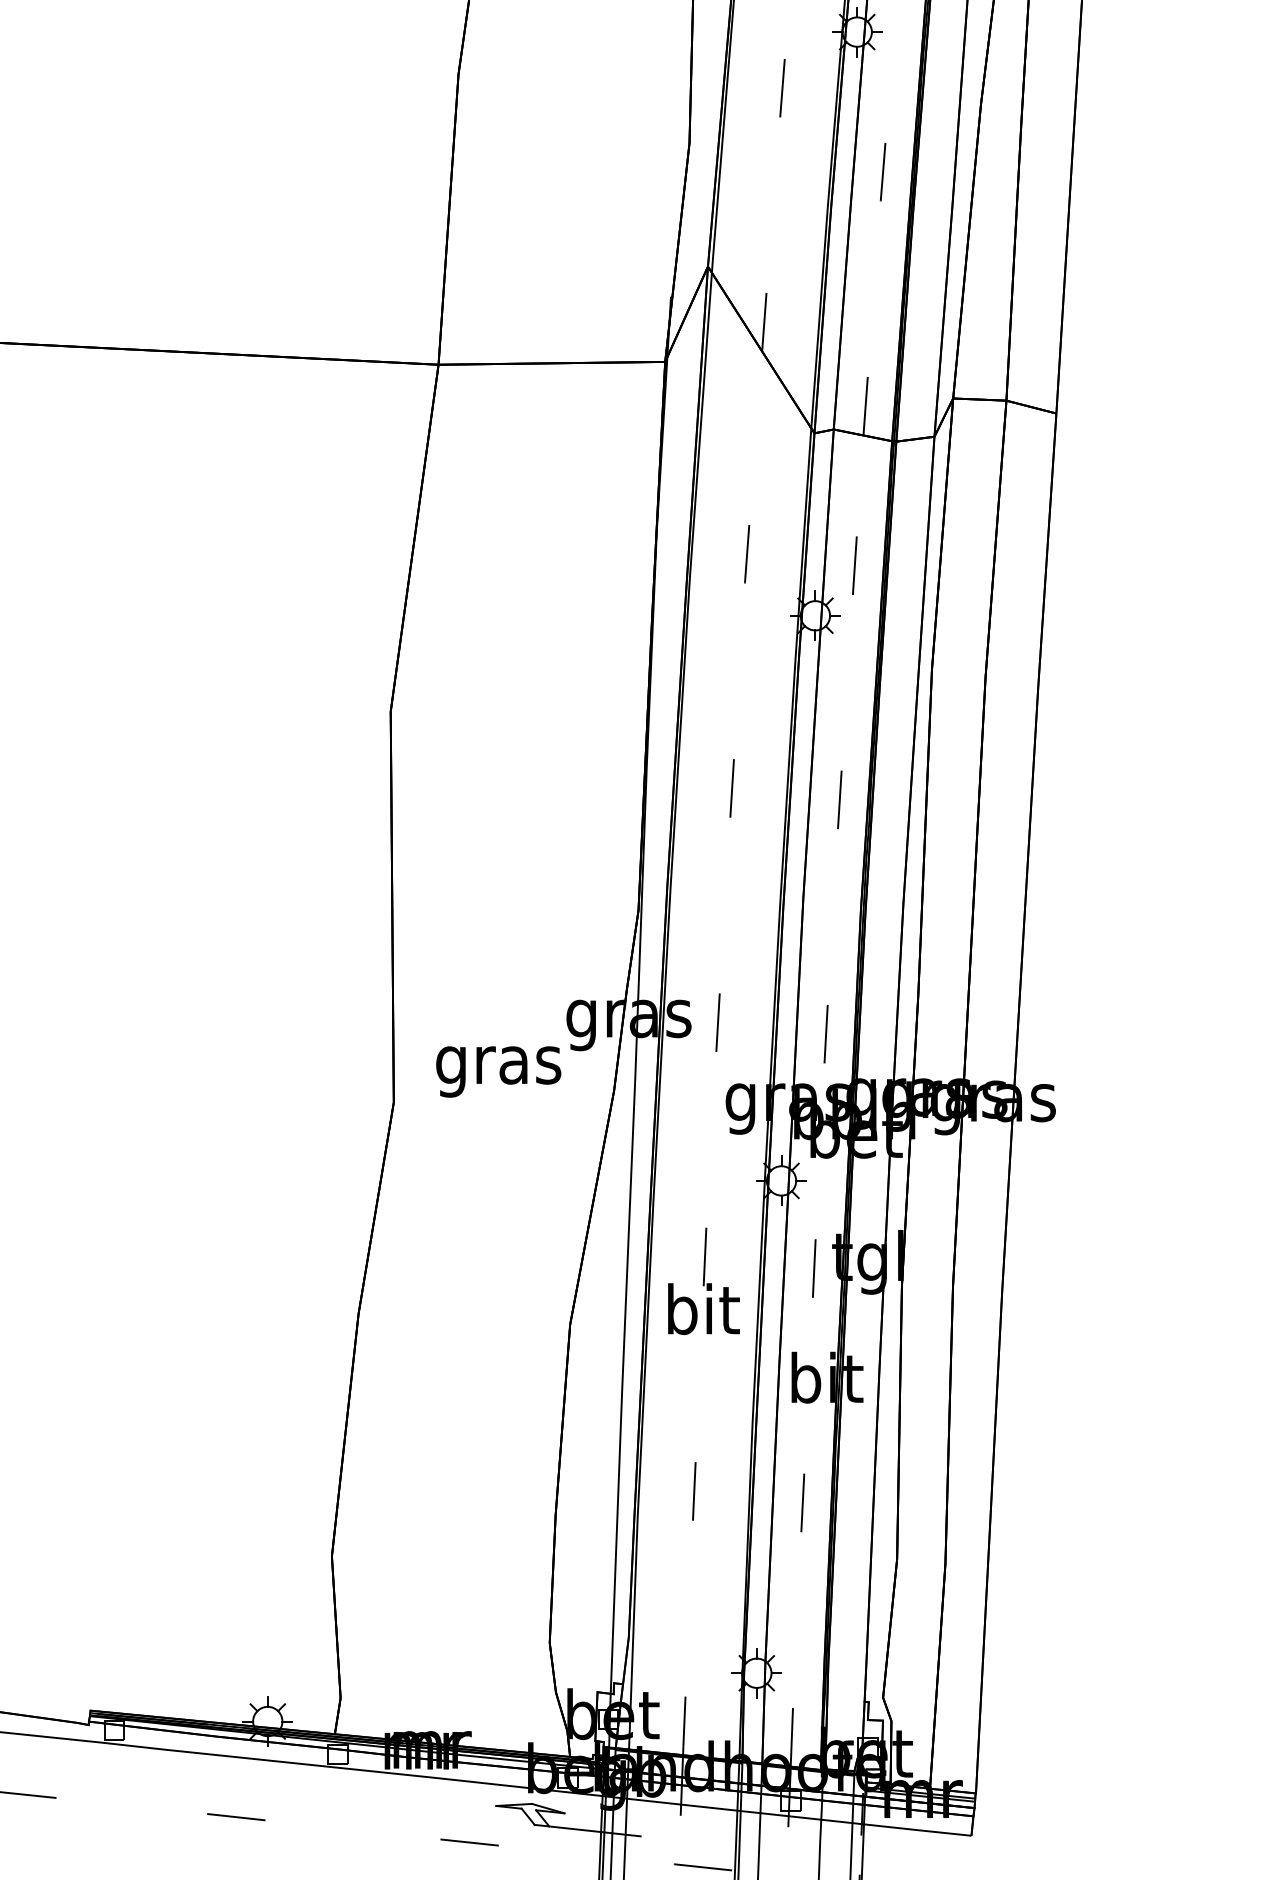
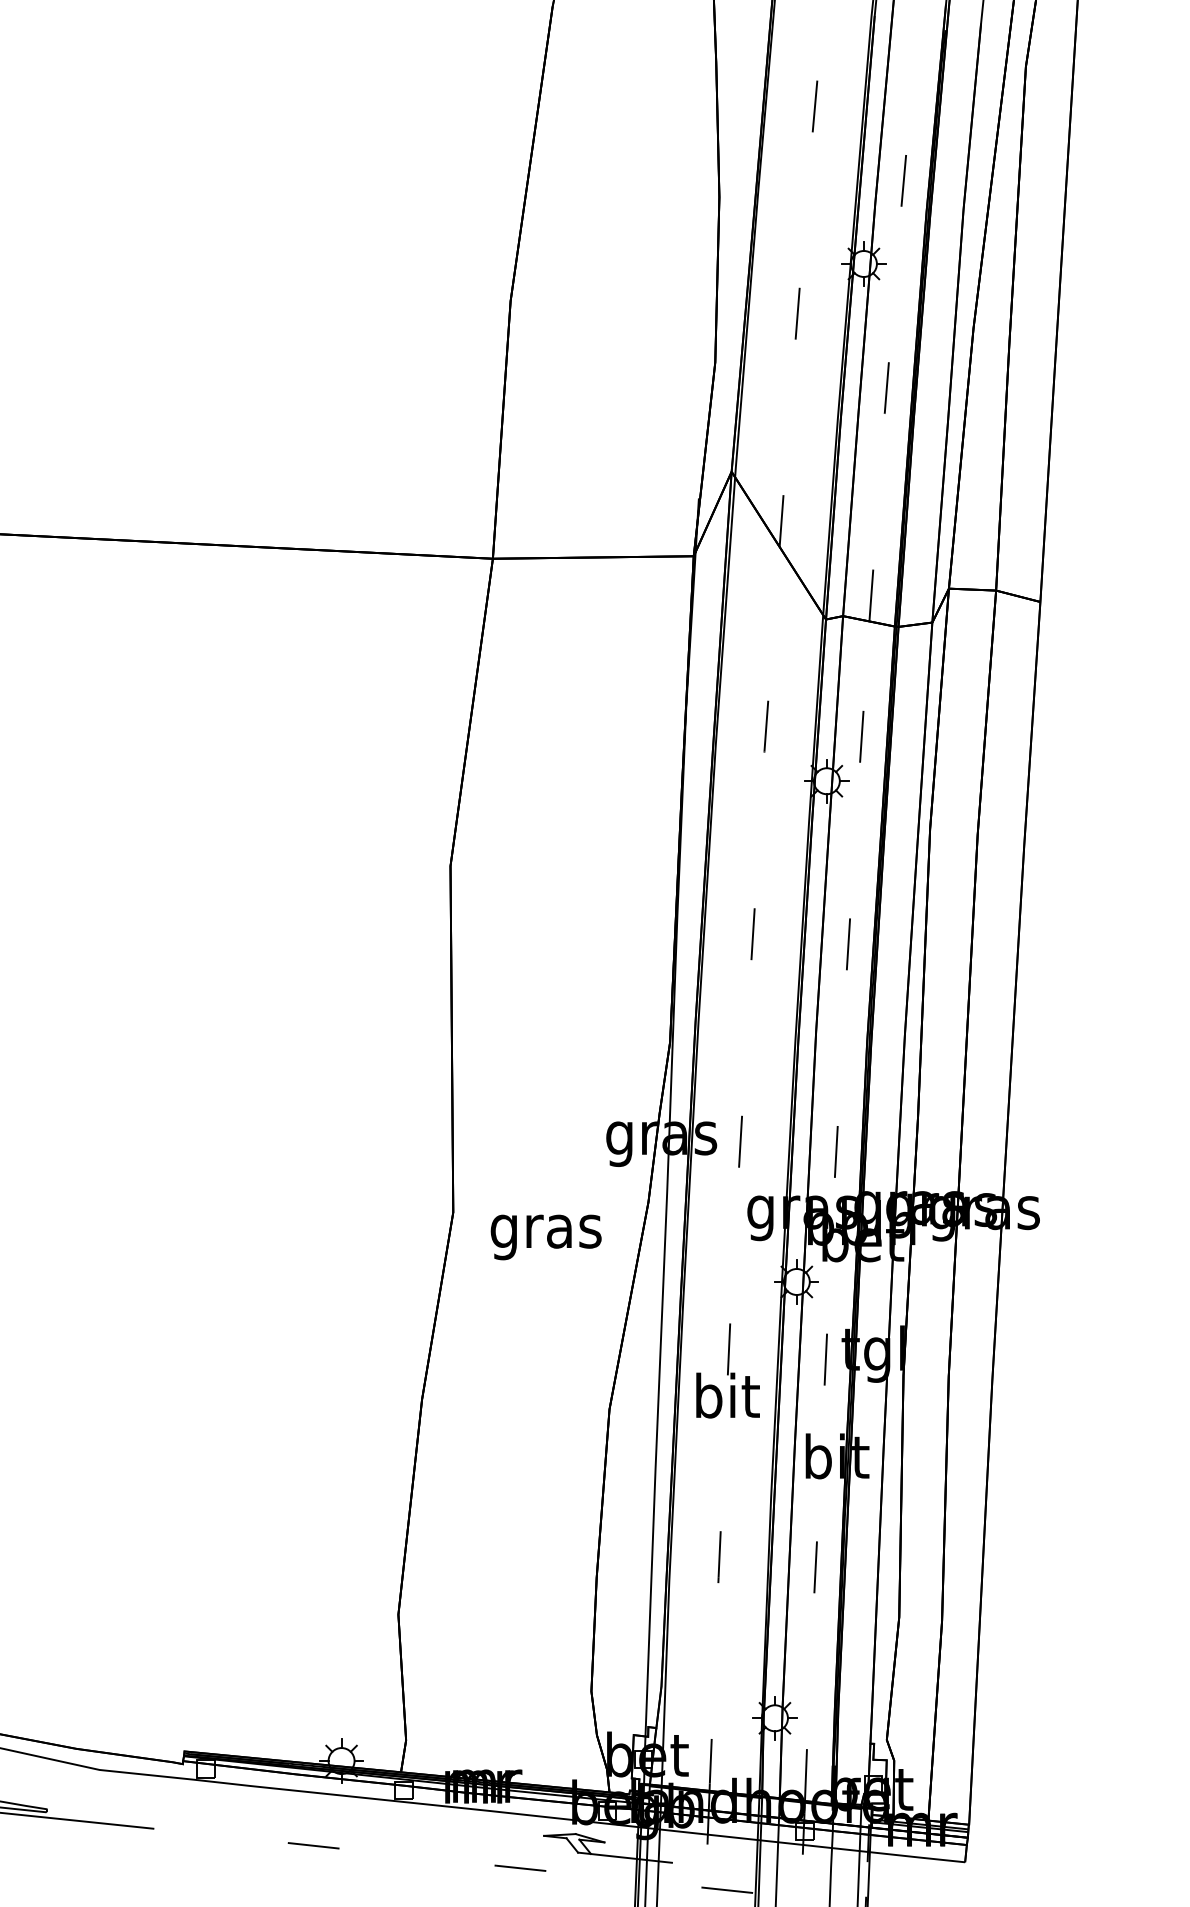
text: (497, 1072) -> (545, 1237), moved

